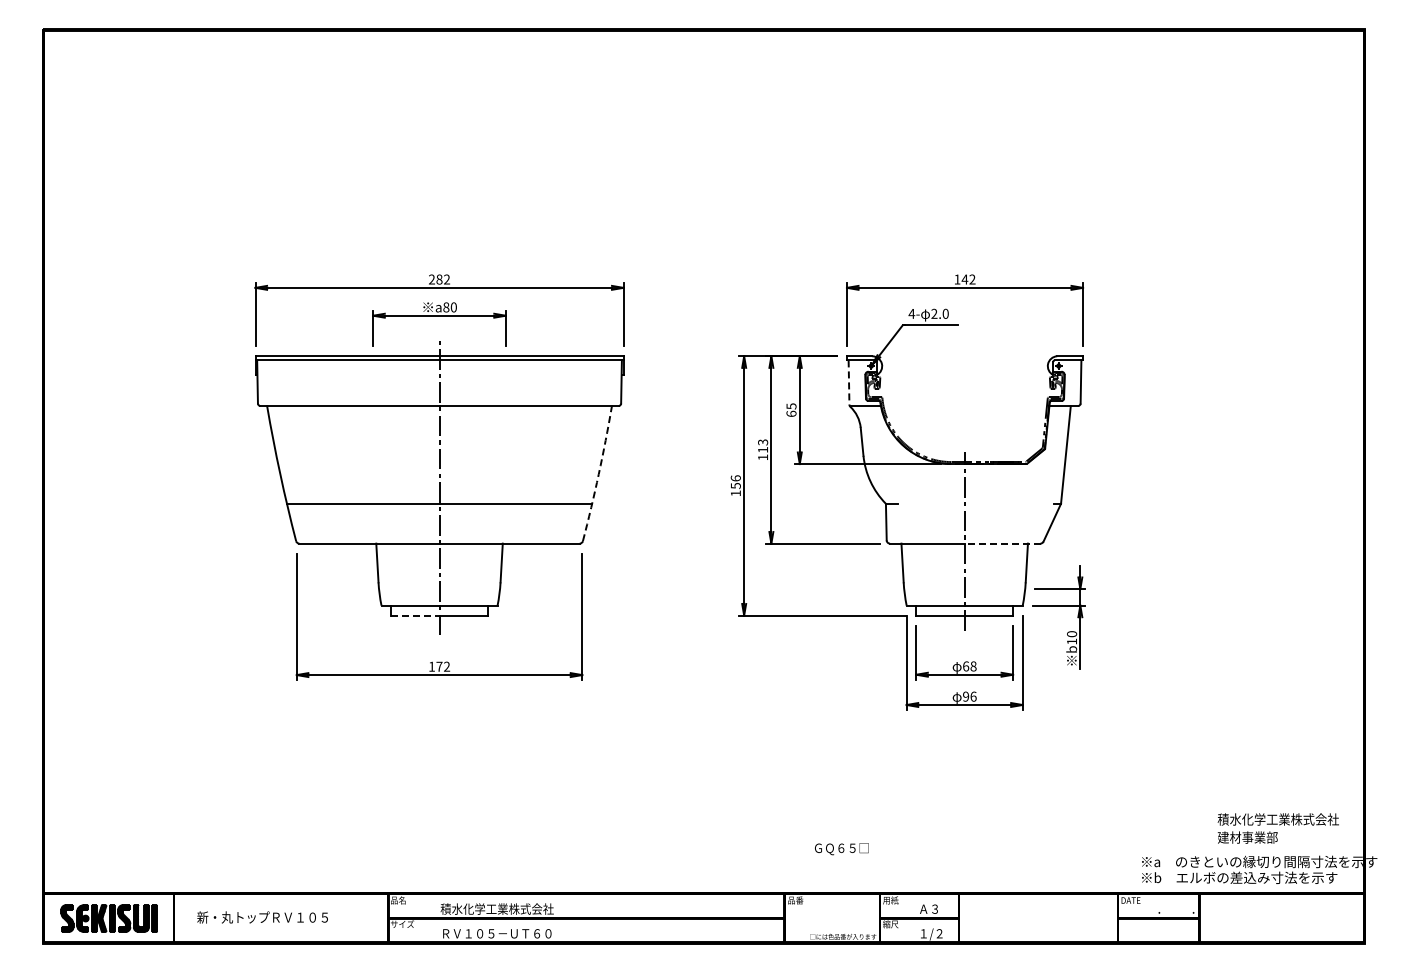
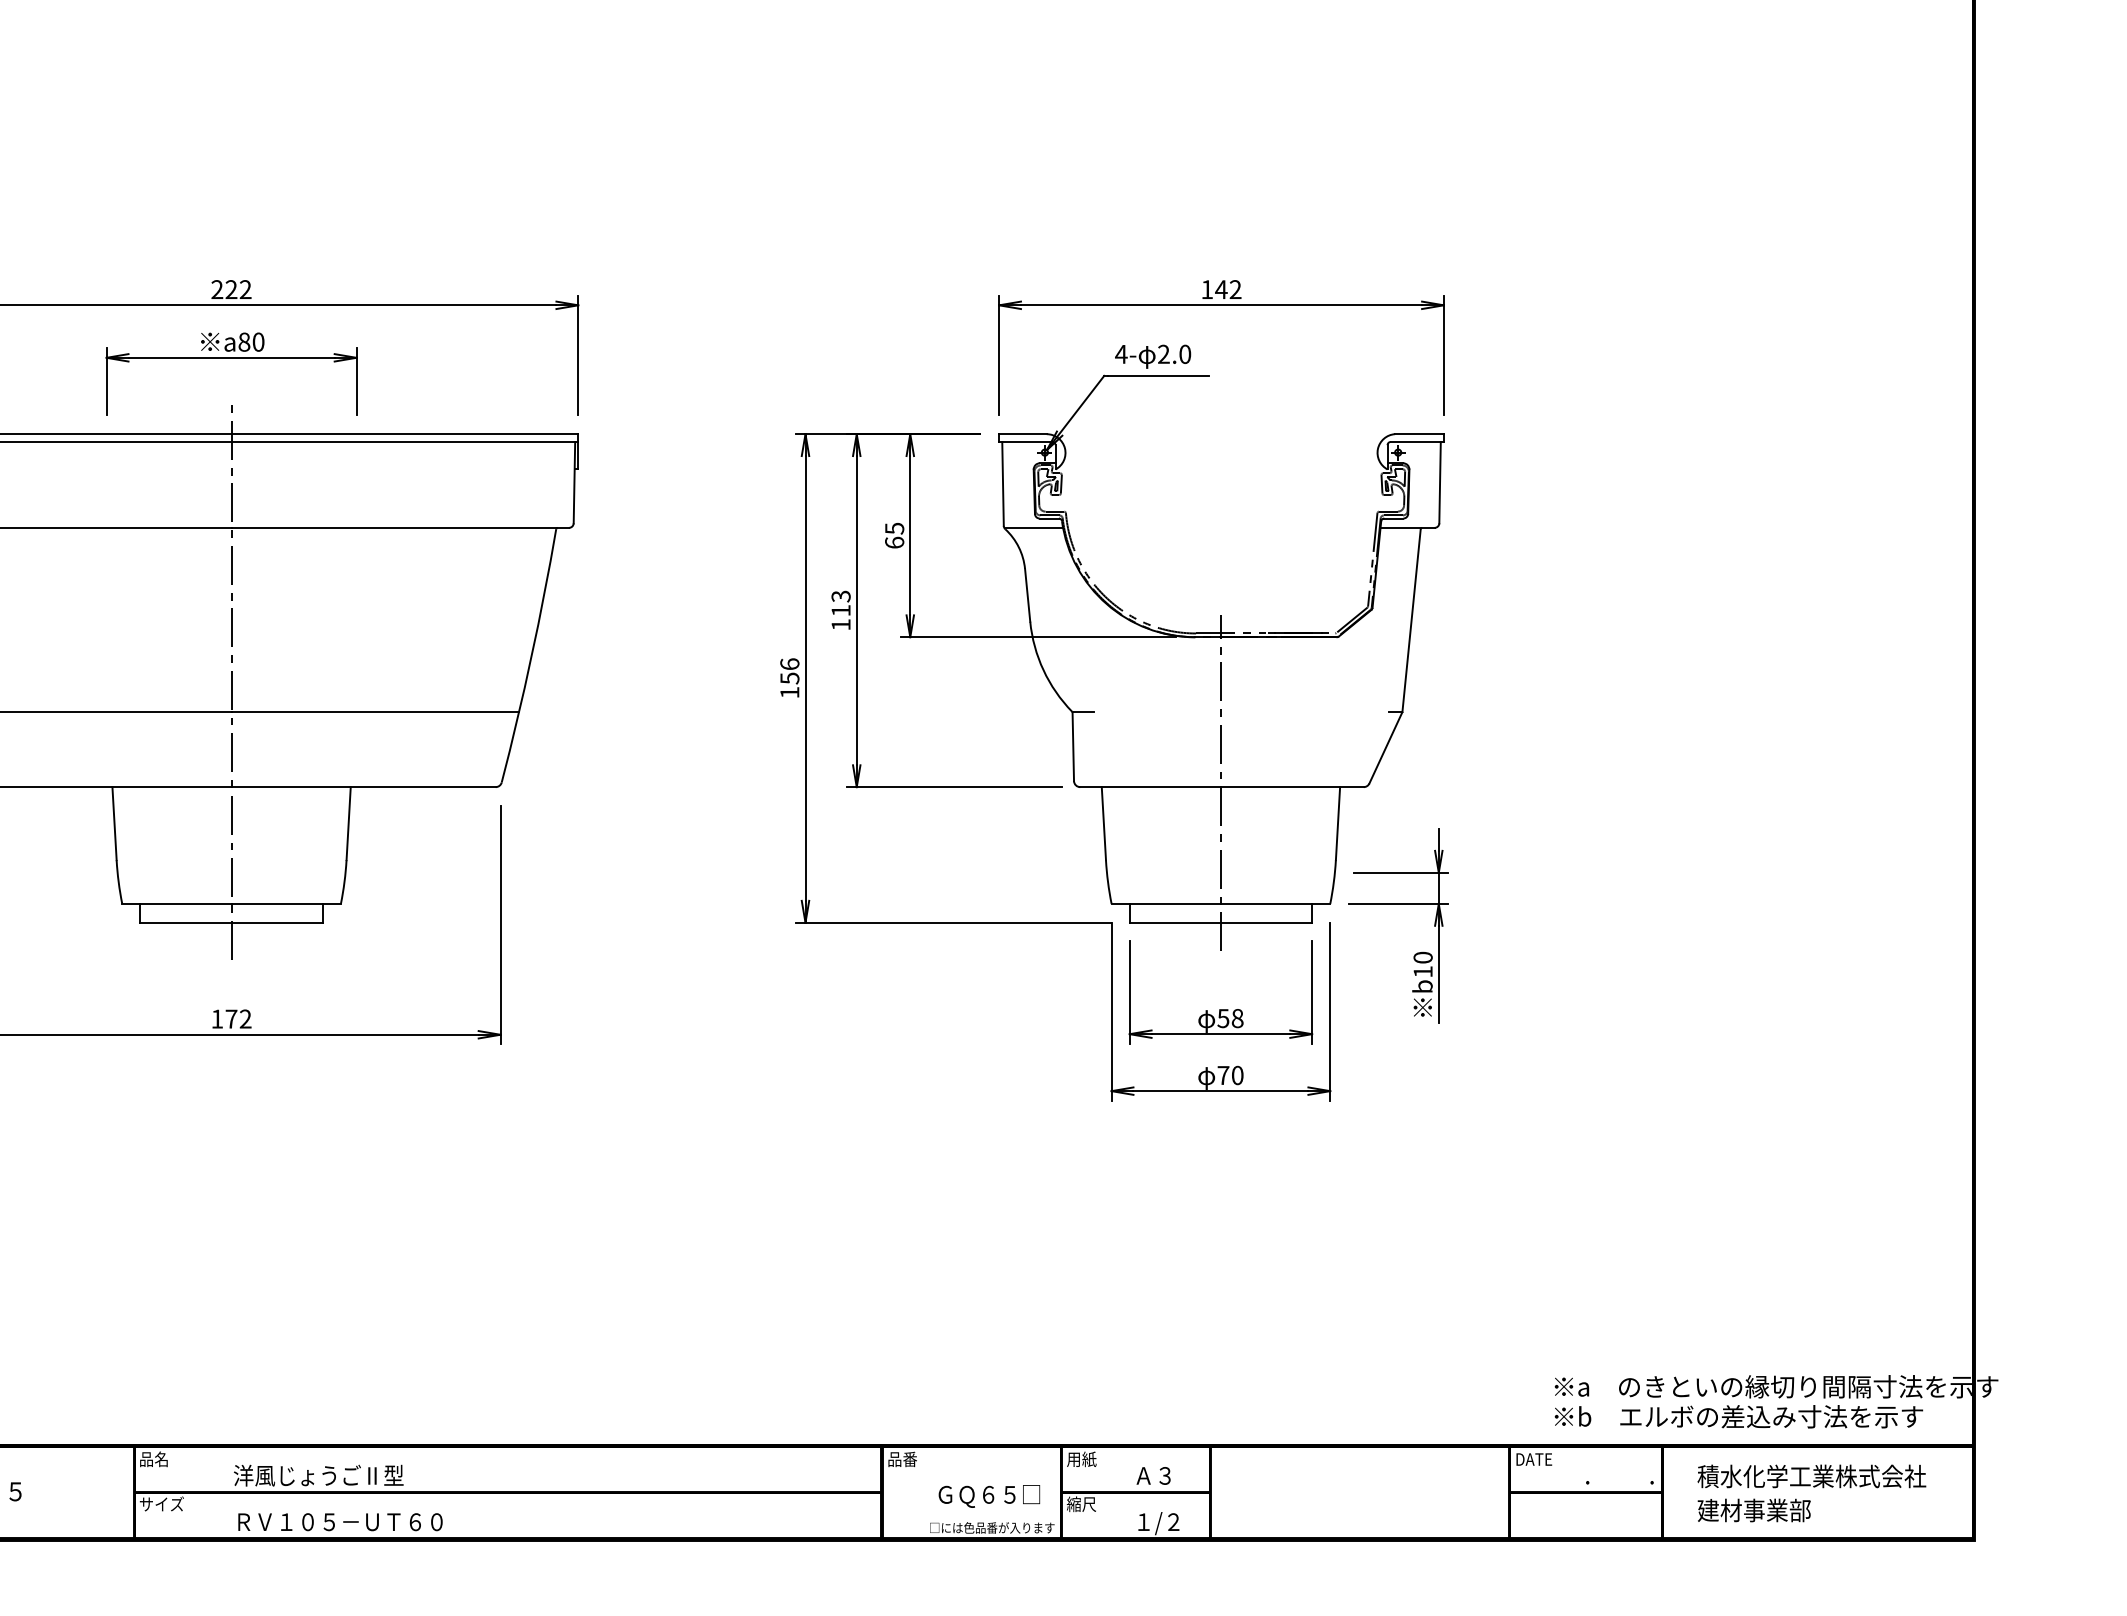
text: (439, 279) -> (231, 289), 282 -> 222
line: (849, 383) -> (1003, 485), dashed -> solid
arc: (598, 474) -> (531, 656), dashed -> solid
line: (1002, 543) -> (1292, 786), dashed -> solid
line: (415, 615) -> (186, 922), dashed -> solid
text: (966, 666) -> (1224, 1018), 68 -> 58
text: (969, 696) -> (1229, 1075), 96 -> 70
text: (1277, 828) -> (1810, 1493), moved
text: (841, 849) -> (988, 1497), moved
text: (496, 908) -> (338, 1474), 積水化学工業株式会社 -> 洋風じょうごⅡ型

